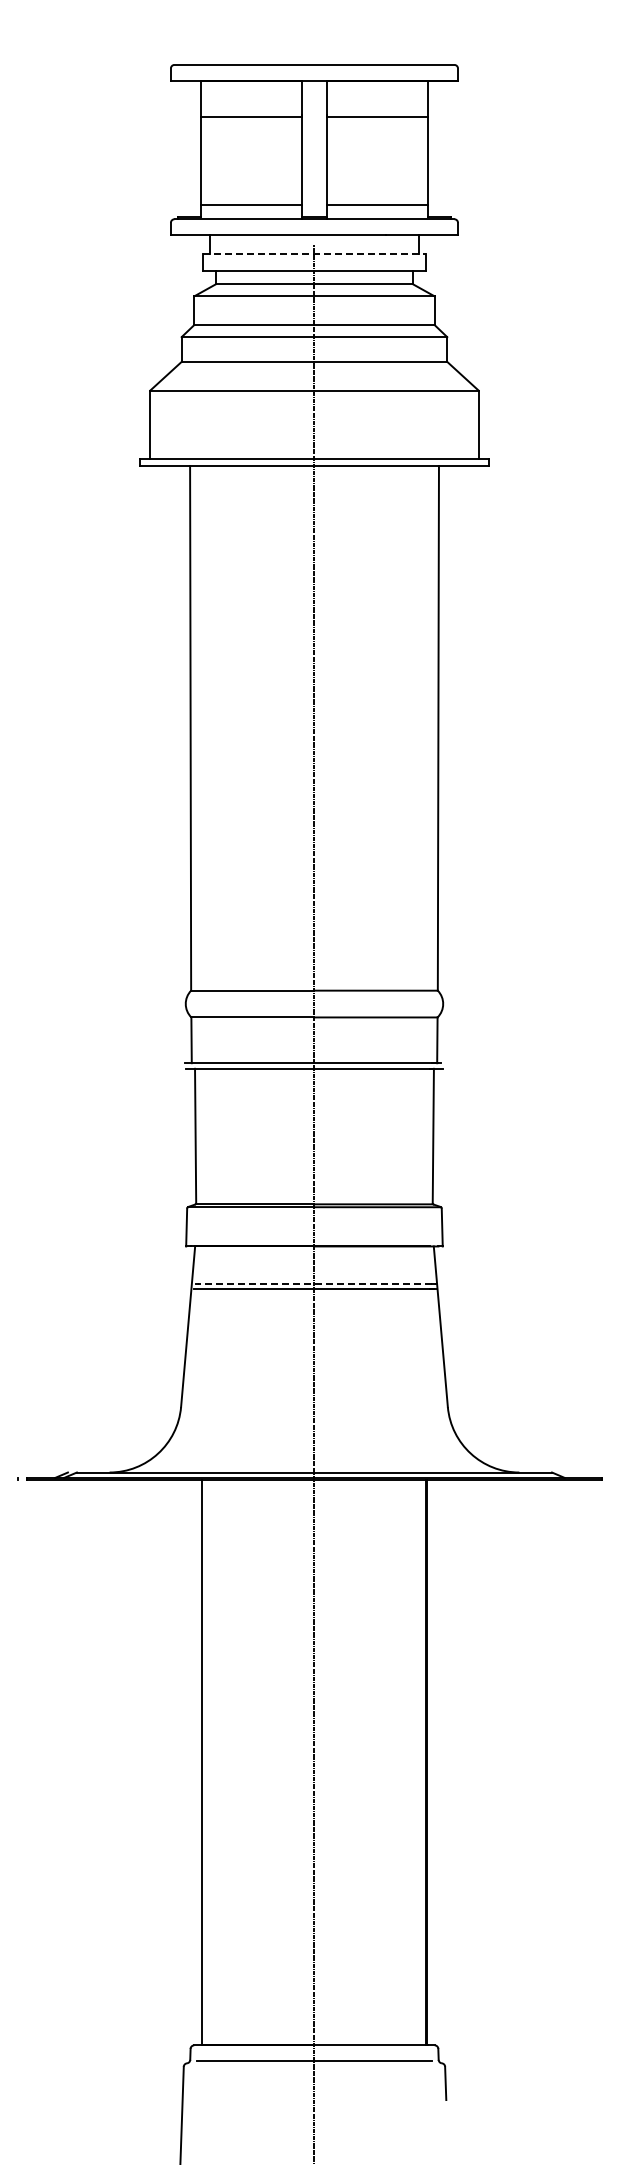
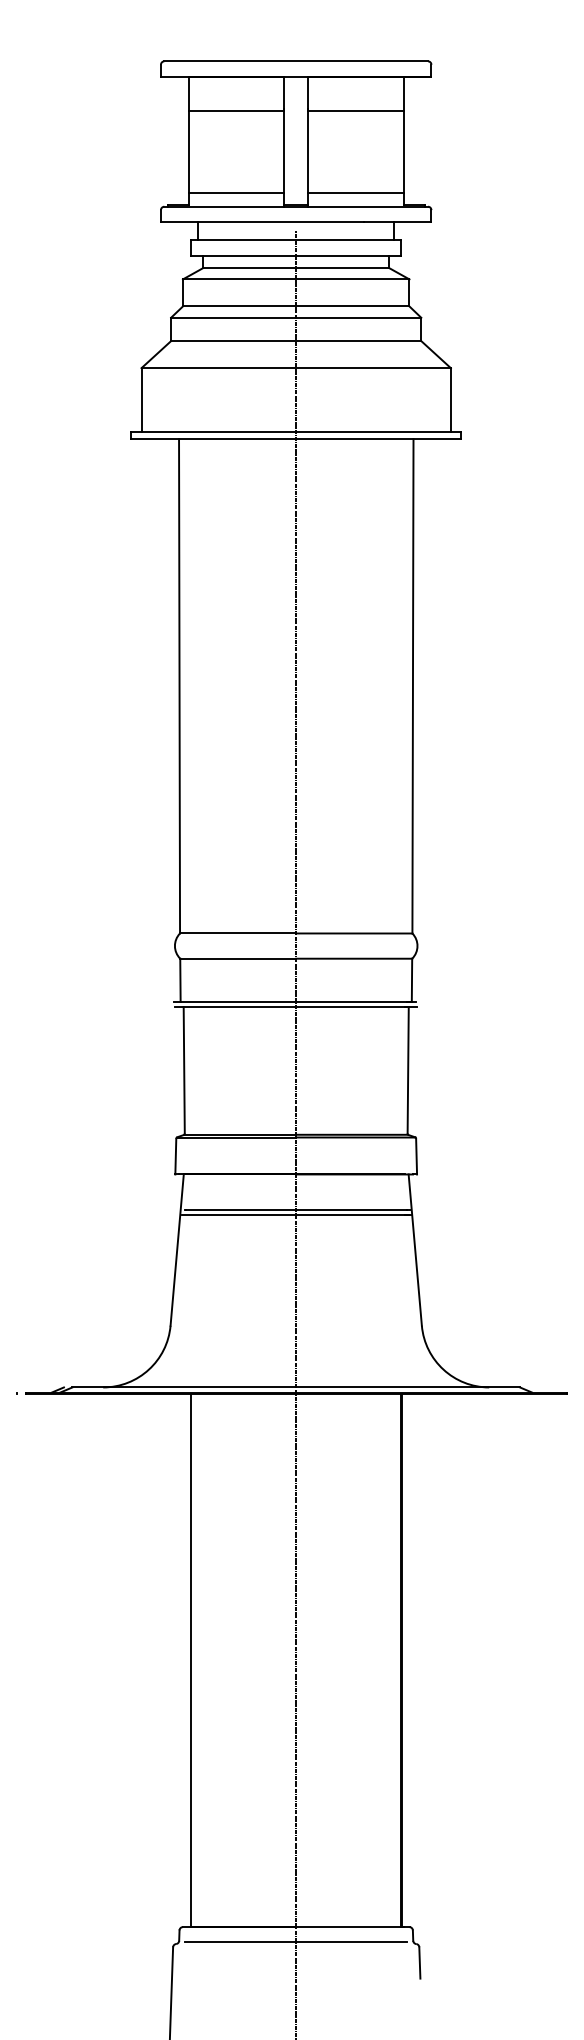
line: (314, 254) -> (296, 239), dashed -> solid
line: (314, 1283) -> (296, 1209), dashed -> solid

